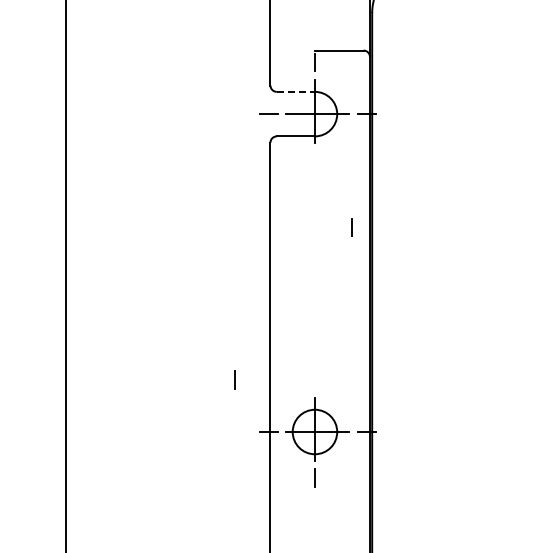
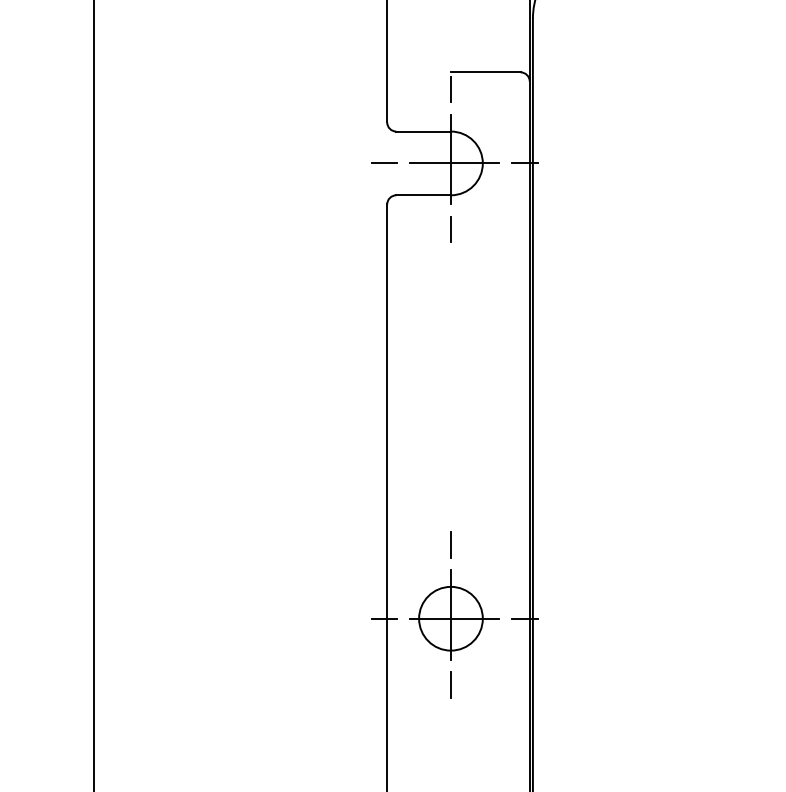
line: (296, 91) -> (424, 131), dashed -> solid
line: (351, 227) -> (450, 229), moved
line: (234, 379) -> (450, 543), moved

